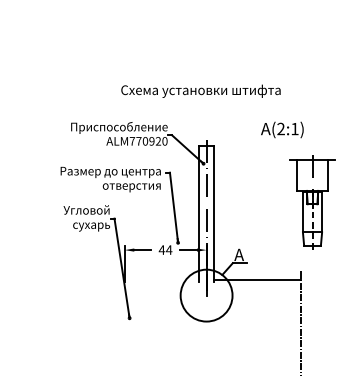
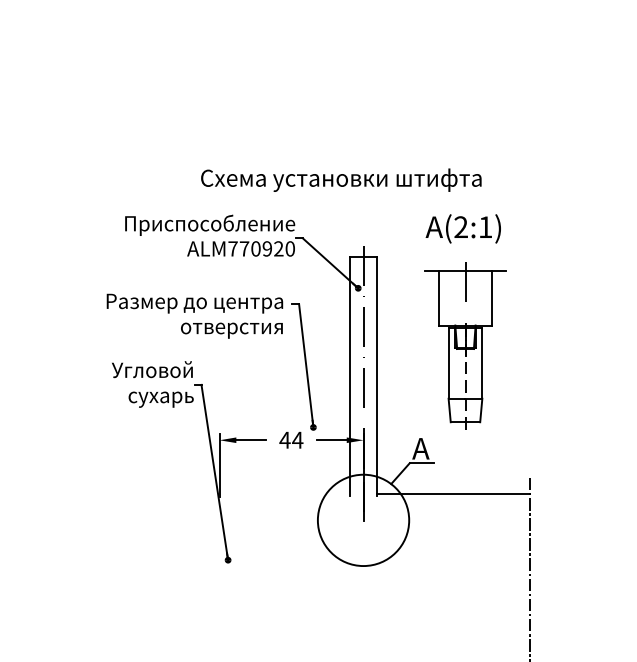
text: (200, 90) -> (340, 178), moved
text: (282, 129) -> (463, 228), moved
part: (312, 202) -> (465, 345), moved

